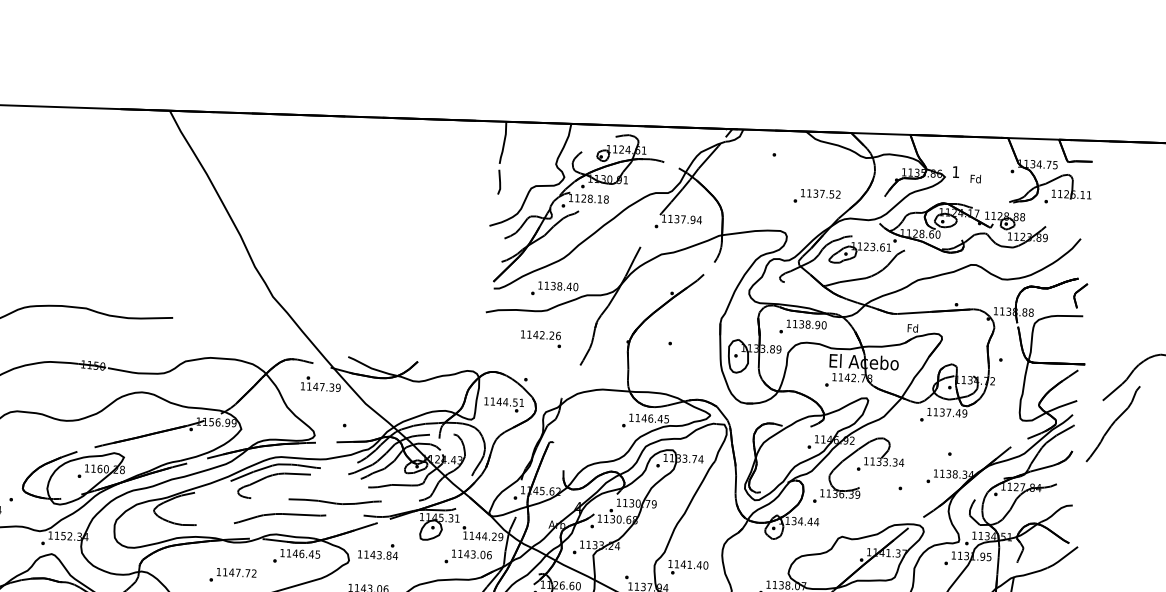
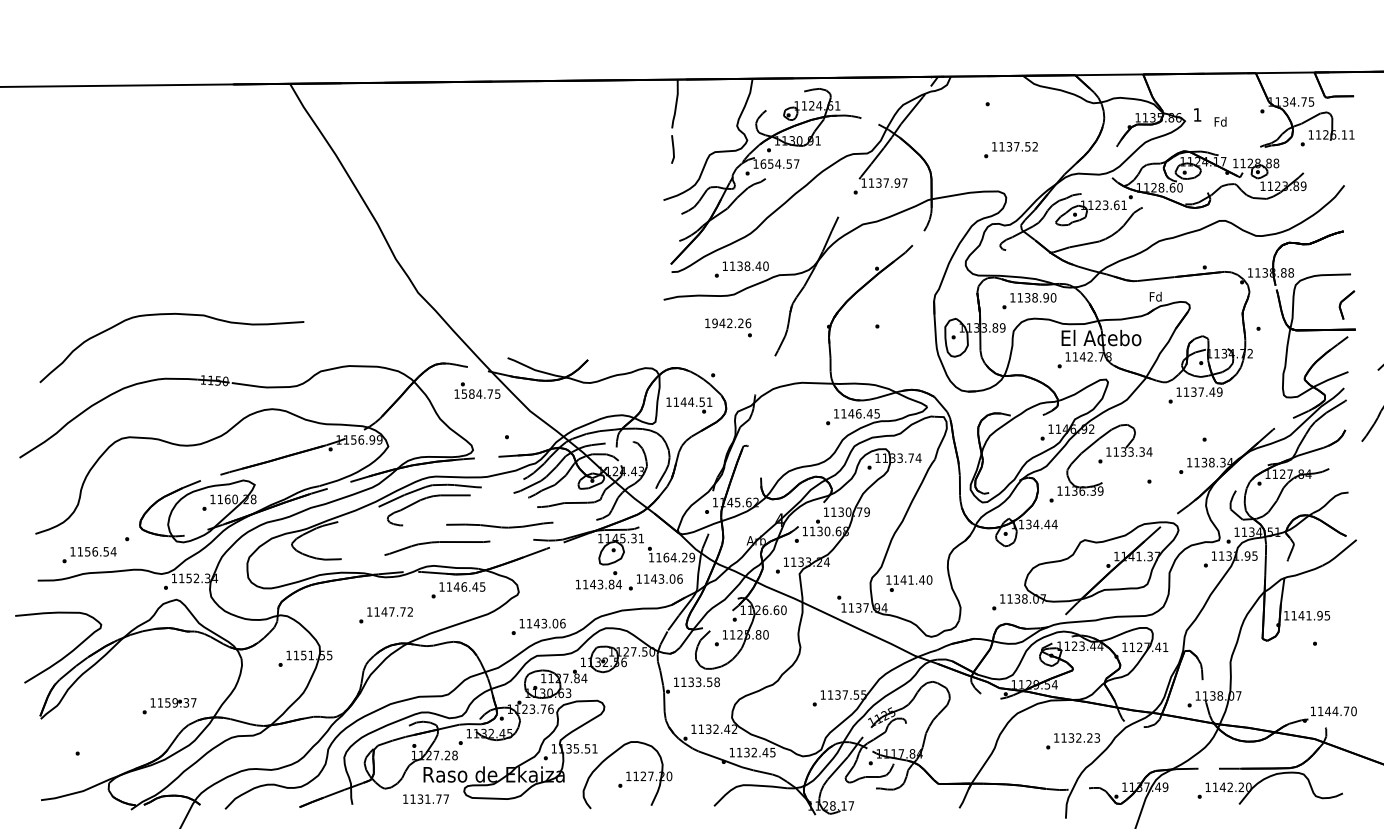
text: (816, 196) -> (1010, 150), moved
text: (591, 198) -> (779, 163), 1128.18 -> 1654.57
text: (699, 219) -> (904, 182), 1137.94 -> 1137.97
part: (1080, 295) -> (1346, 304), moved
text: (529, 334) -> (714, 323), 1142.26 -> 1942.26
text: (323, 386) -> (480, 393), 1147.39 -> 1584.75
text: (478, 535) -> (666, 557), 1144.29 -> 1164.29
text: (377, 551) -> (598, 580), moved

